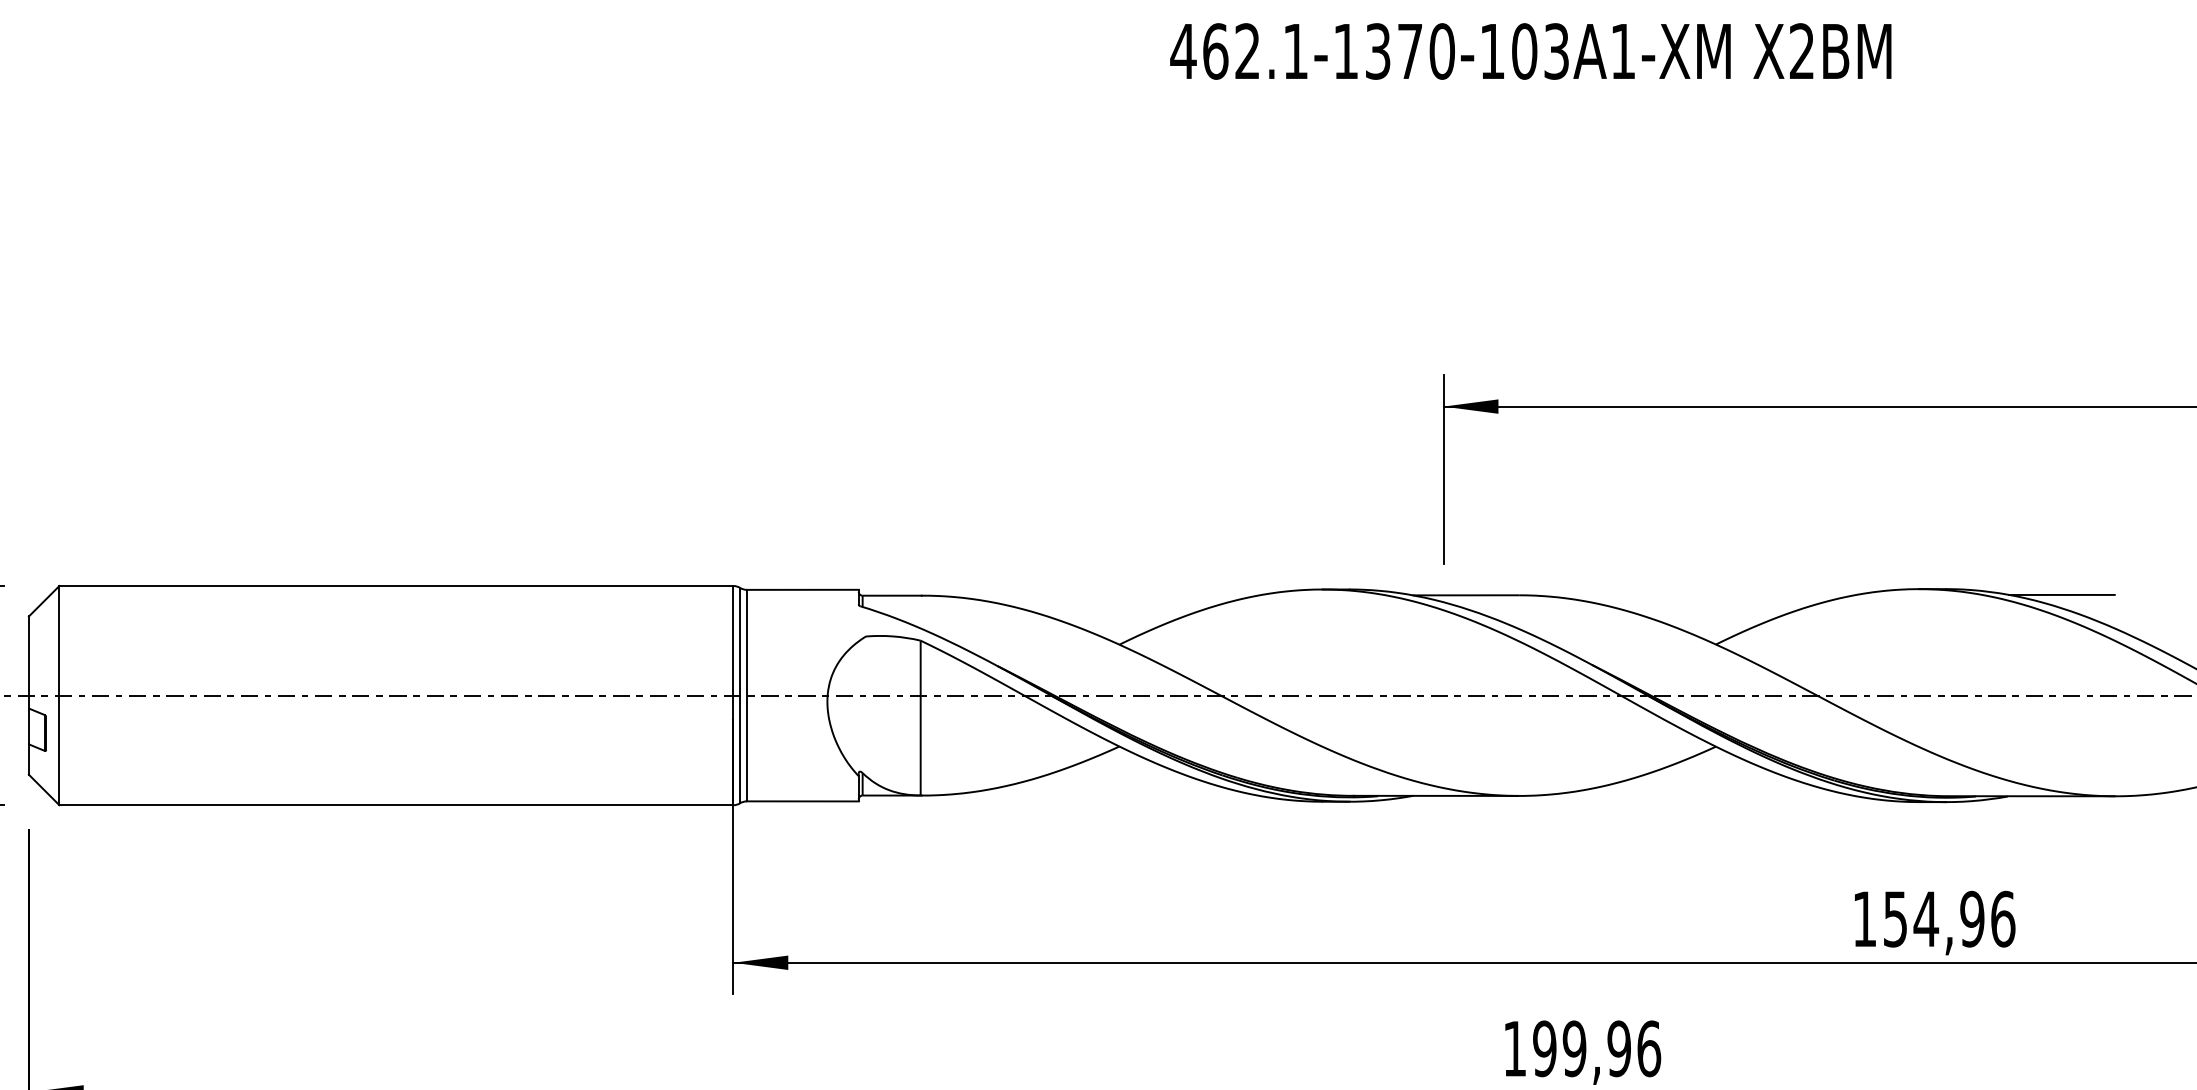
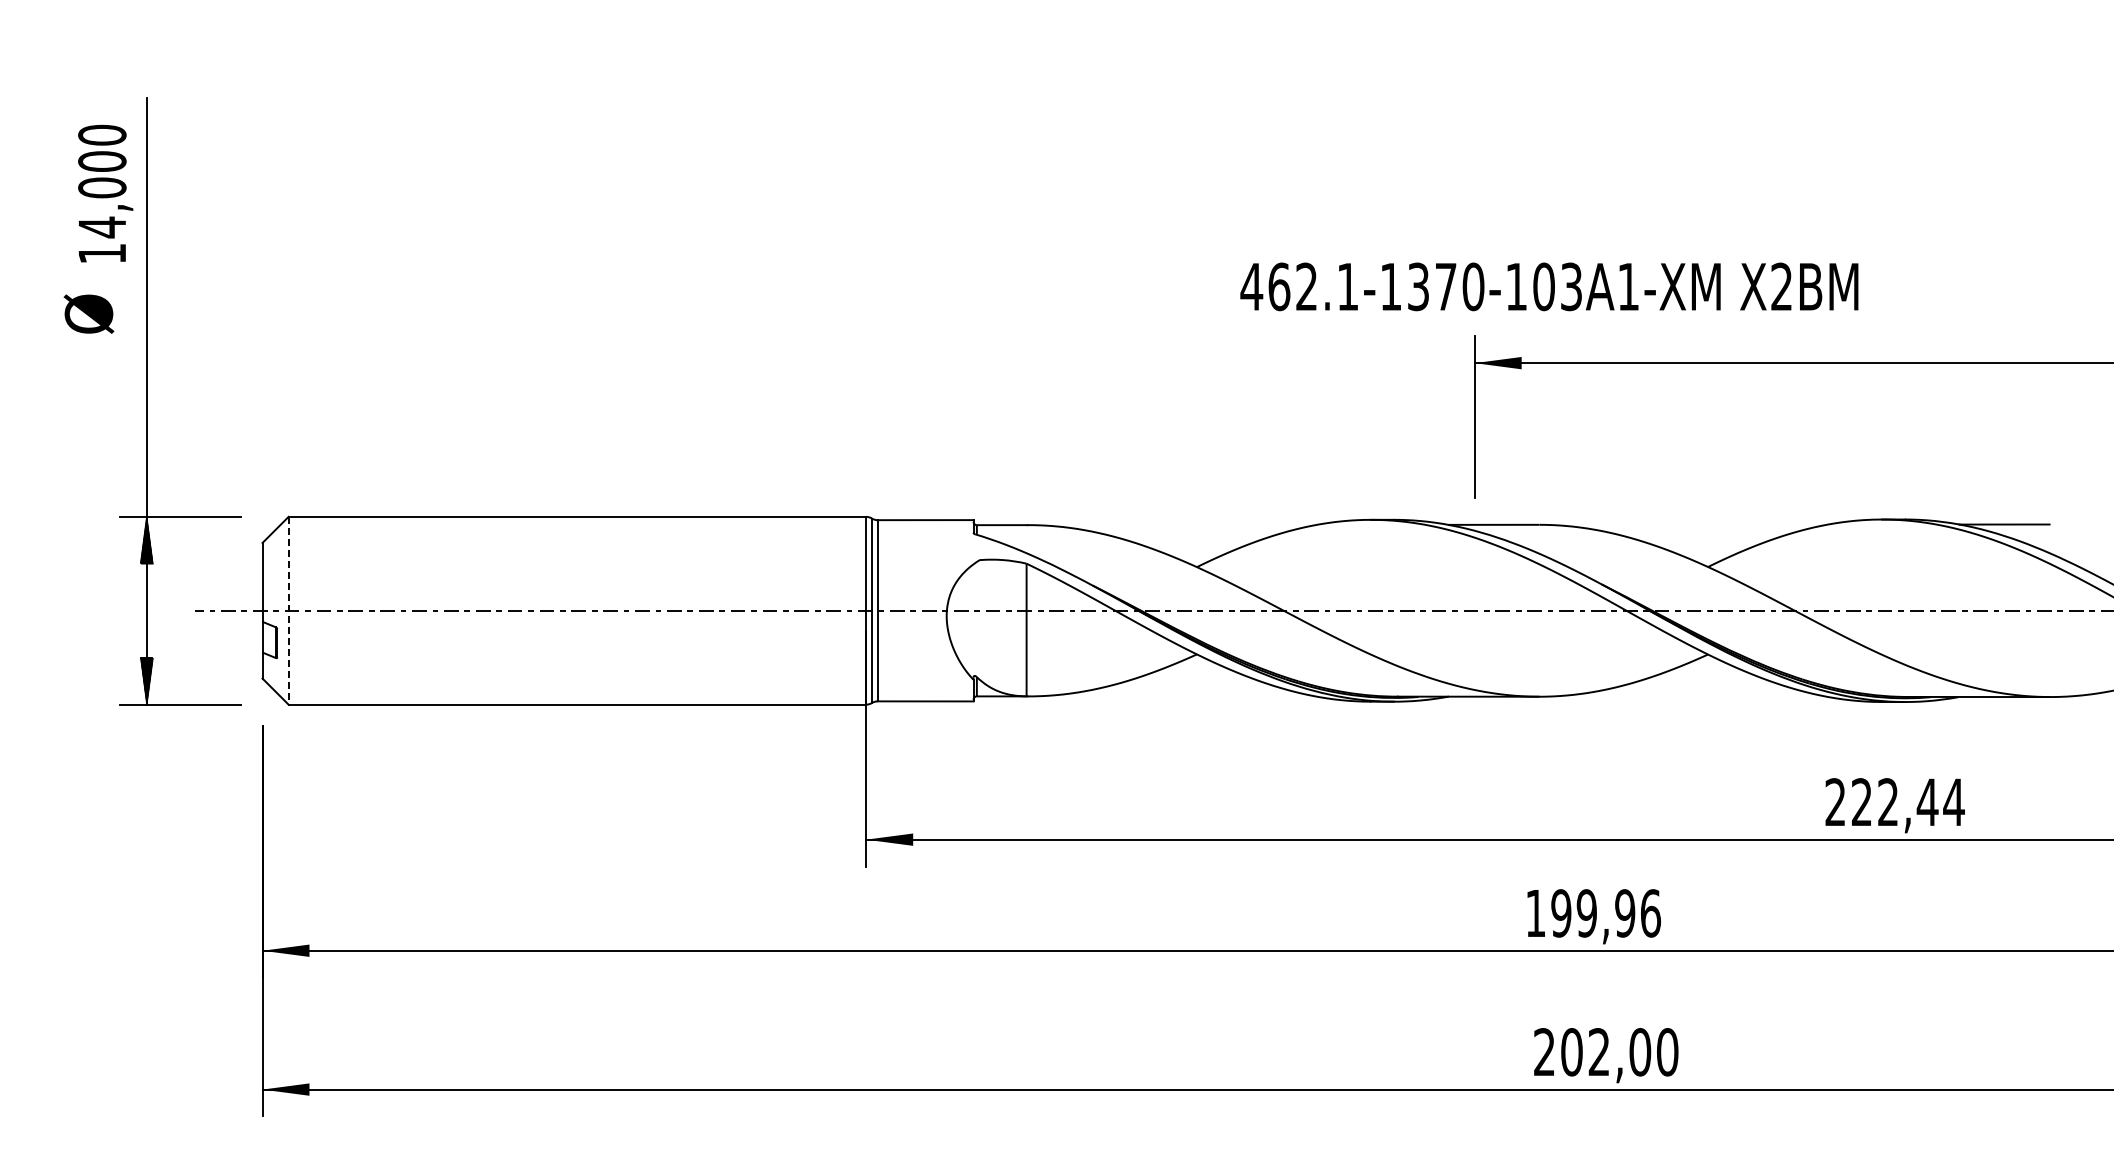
text: (1530, 51) -> (1549, 286), moved
line: (59, 695) -> (288, 610), solid -> dashed
text: (1933, 919) -> (1894, 802), 154,96 -> 222,44

